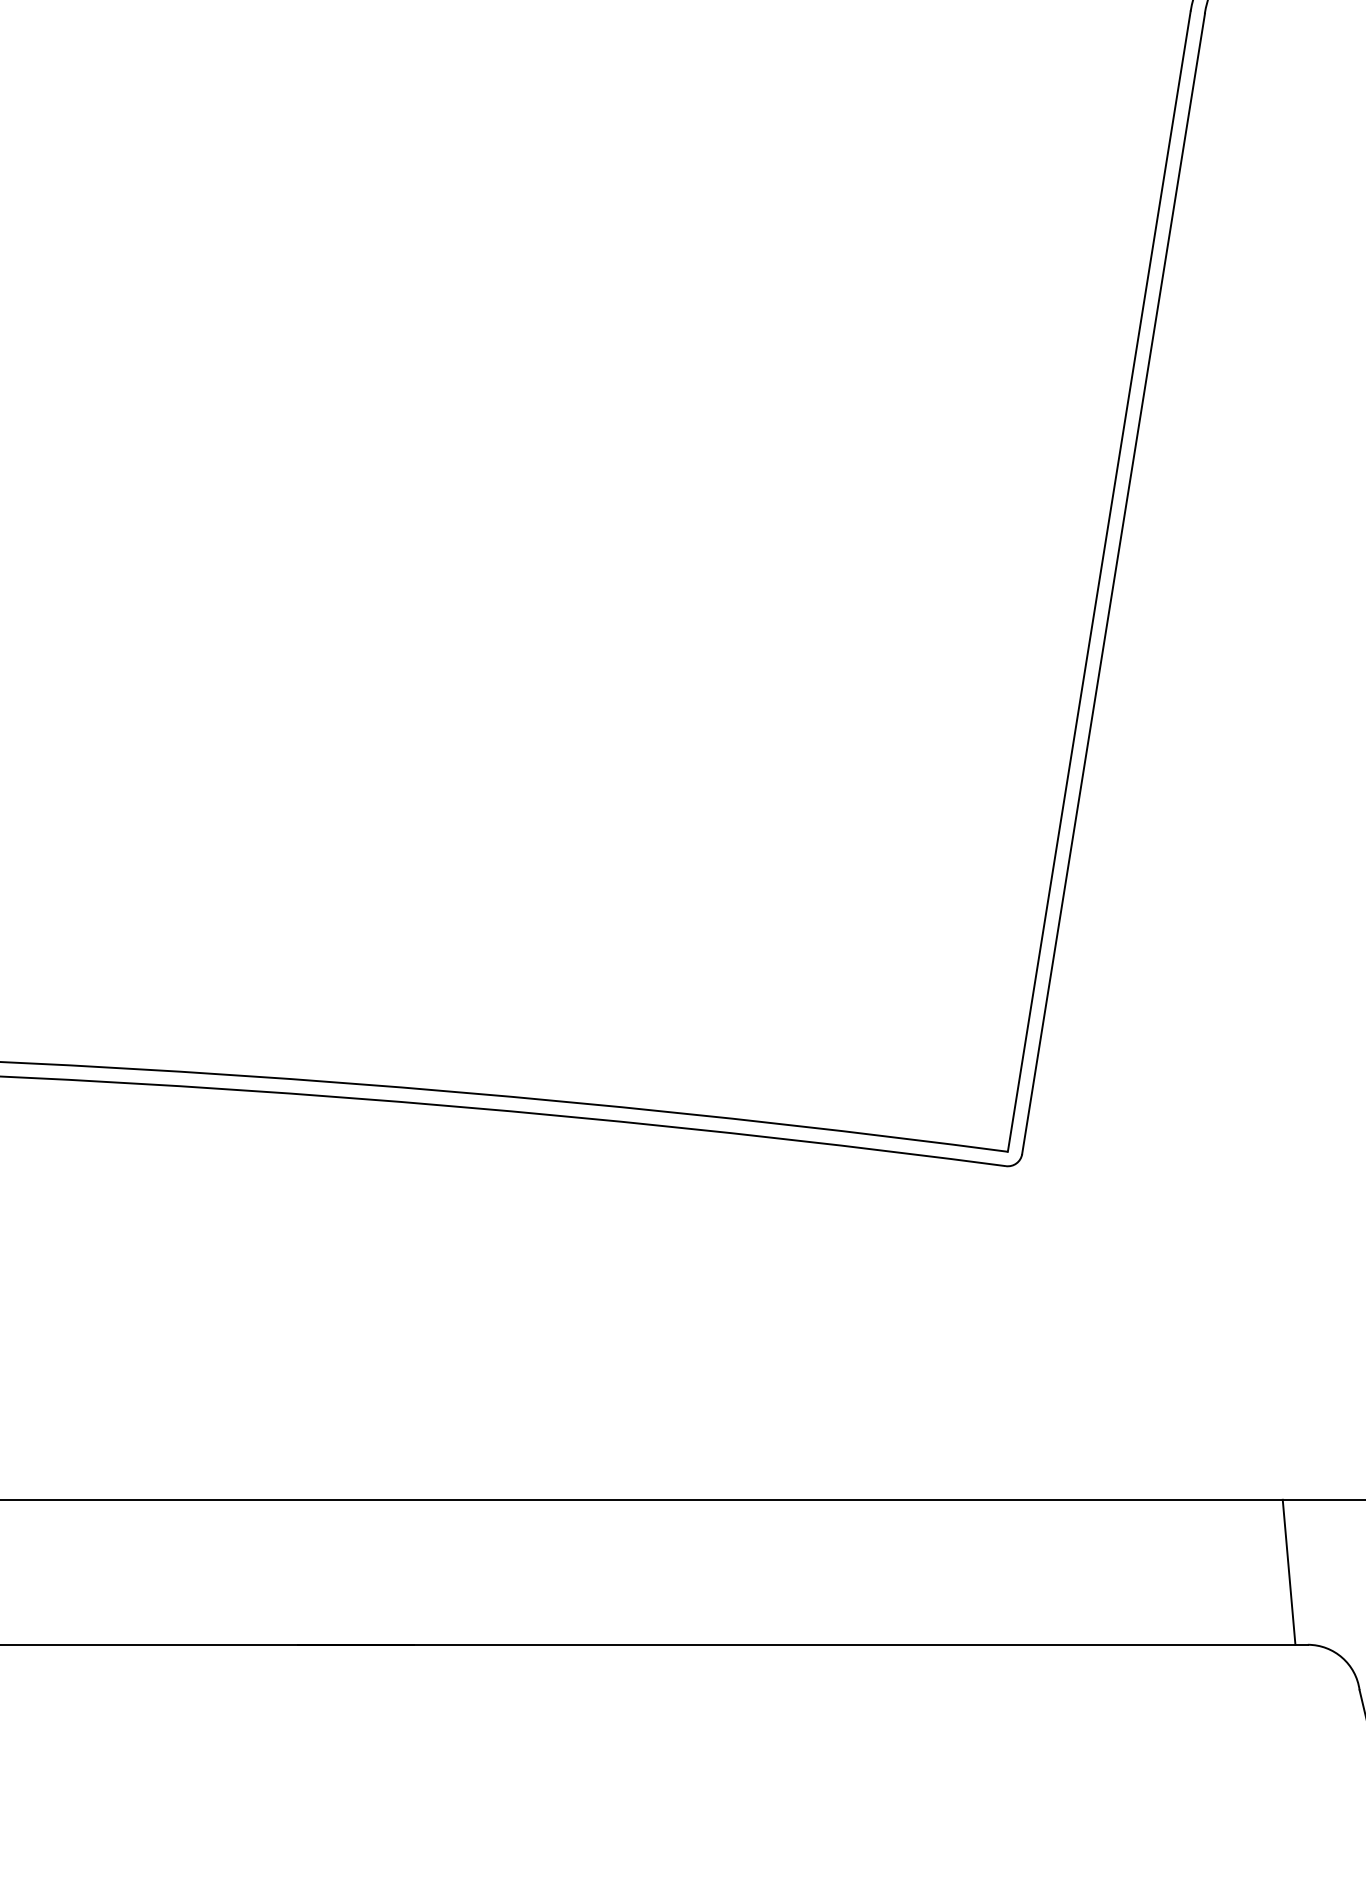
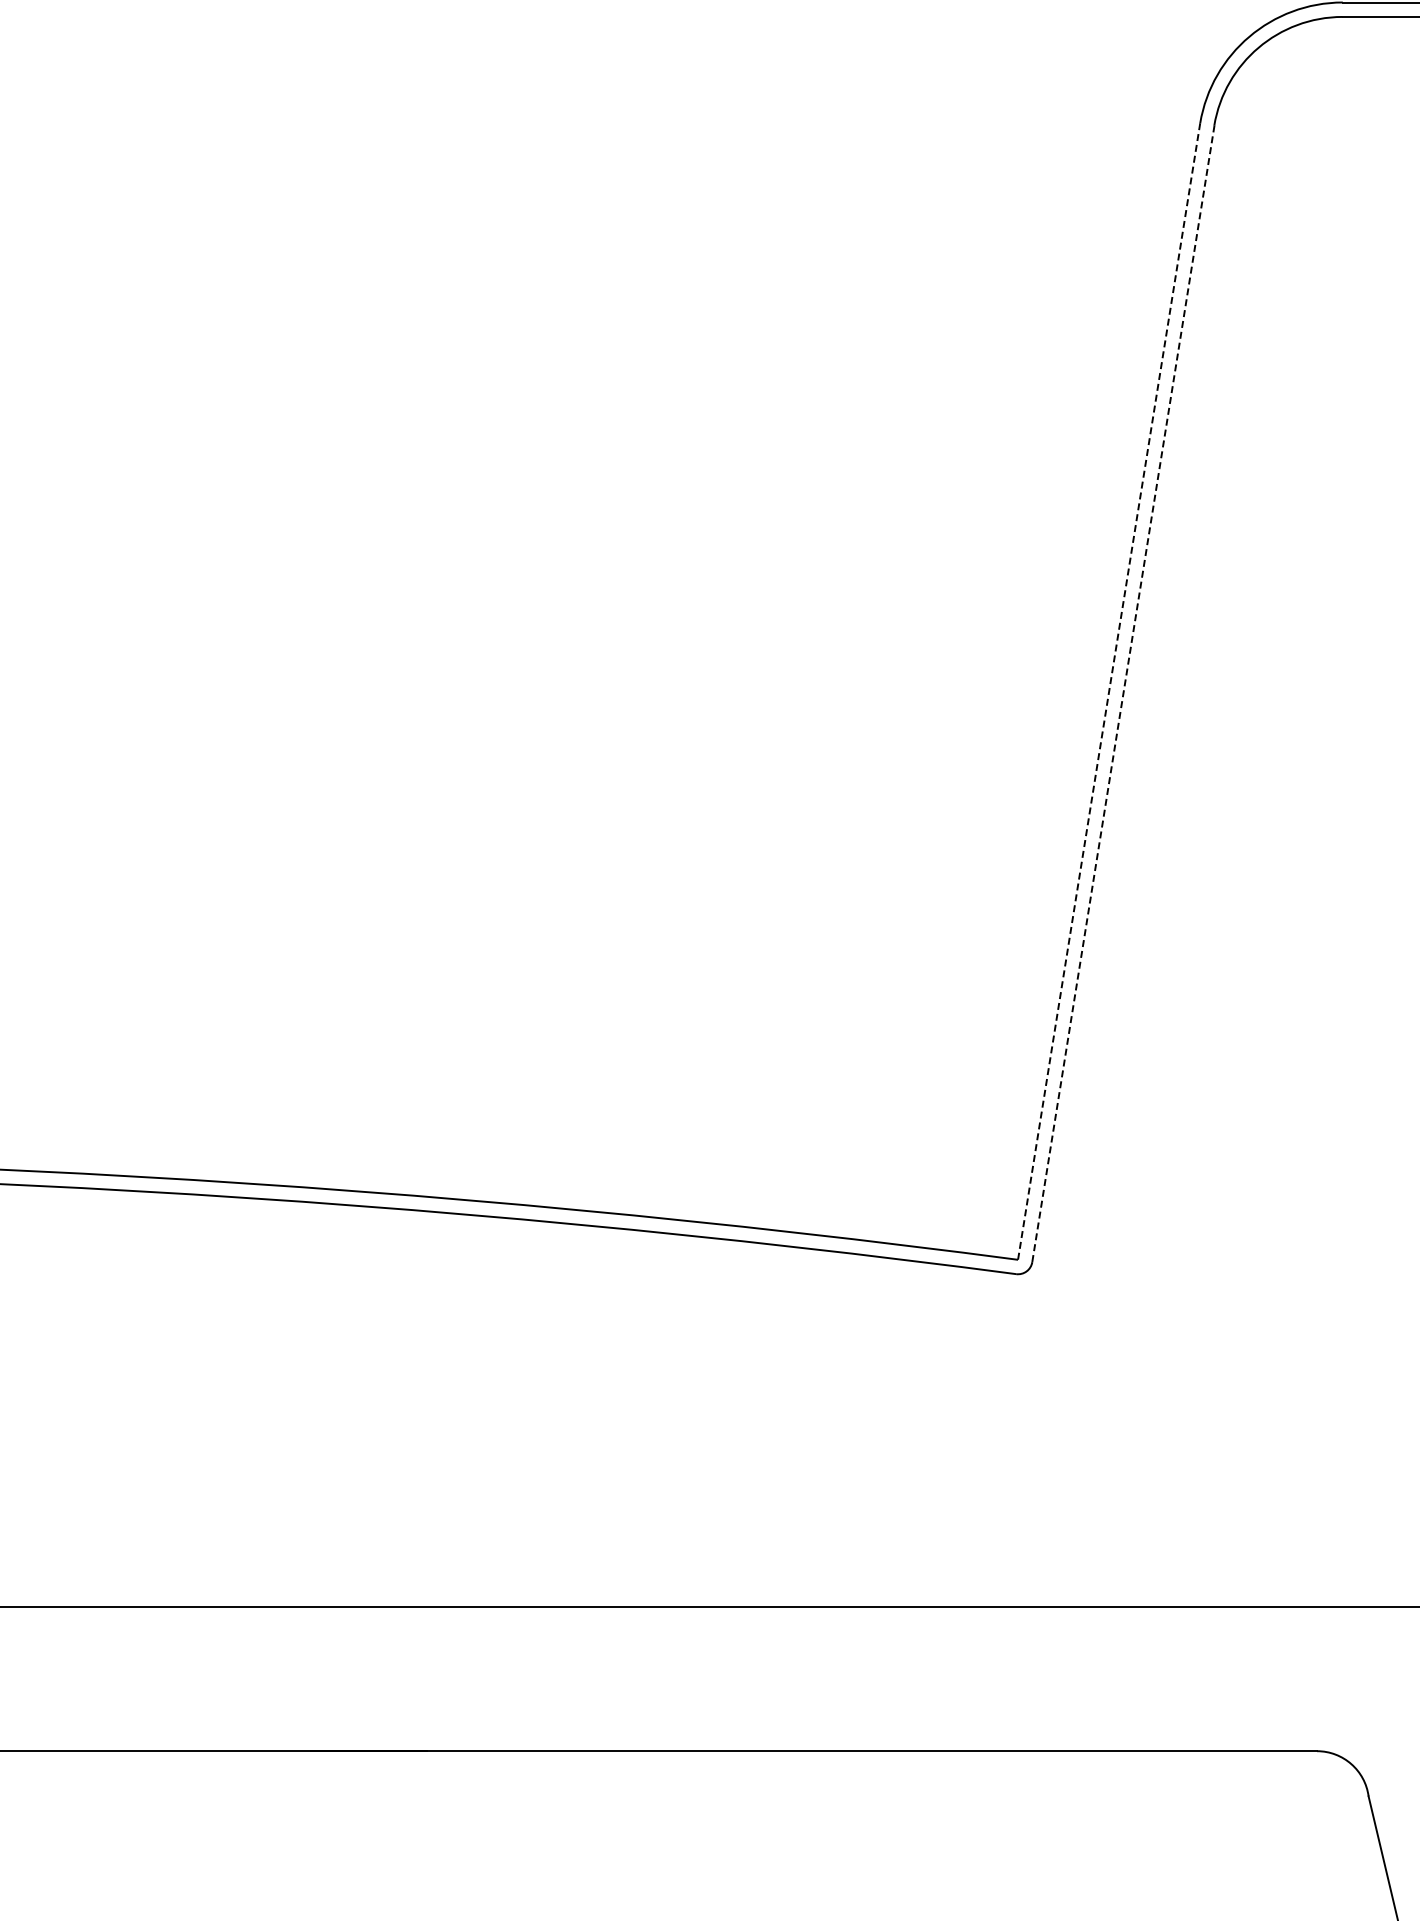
line: (1099, 581) -> (1109, 691), solid -> dashed
line: (1113, 583) -> (1123, 693), solid -> dashed
line: (1289, 1571) -> (1298, 1678), removed

